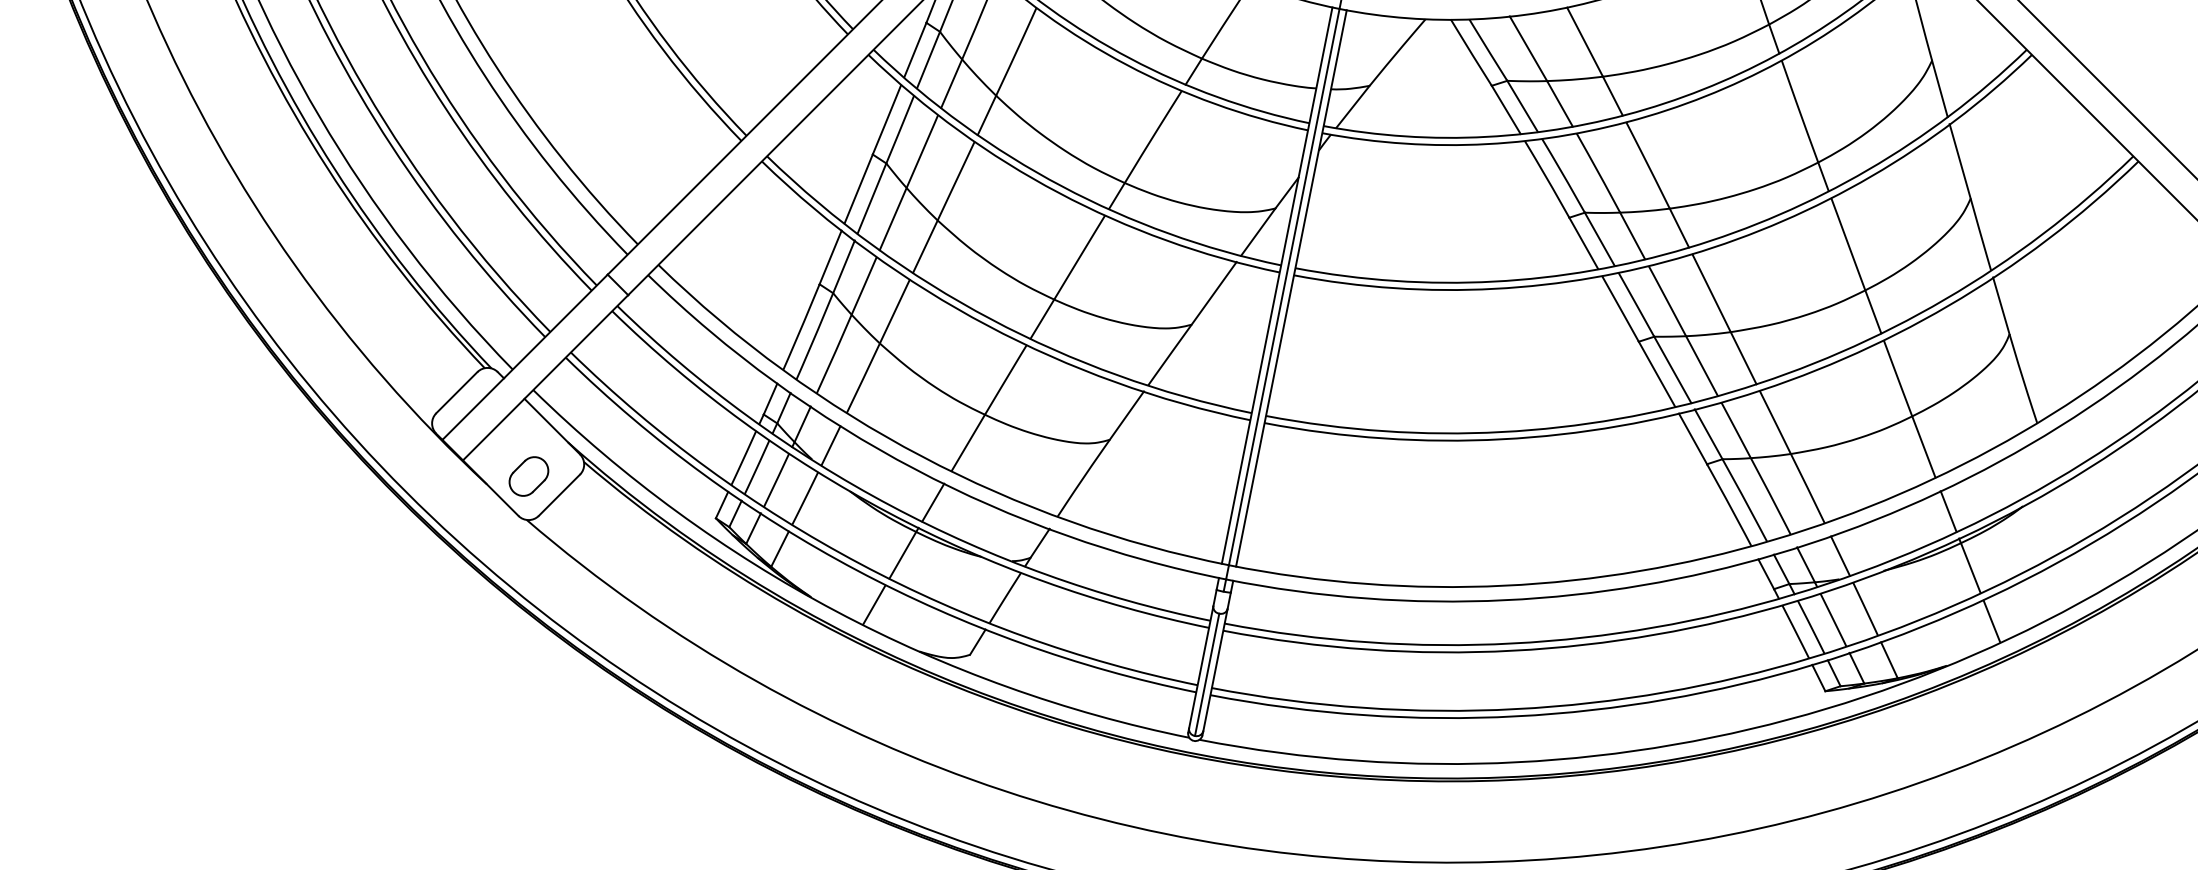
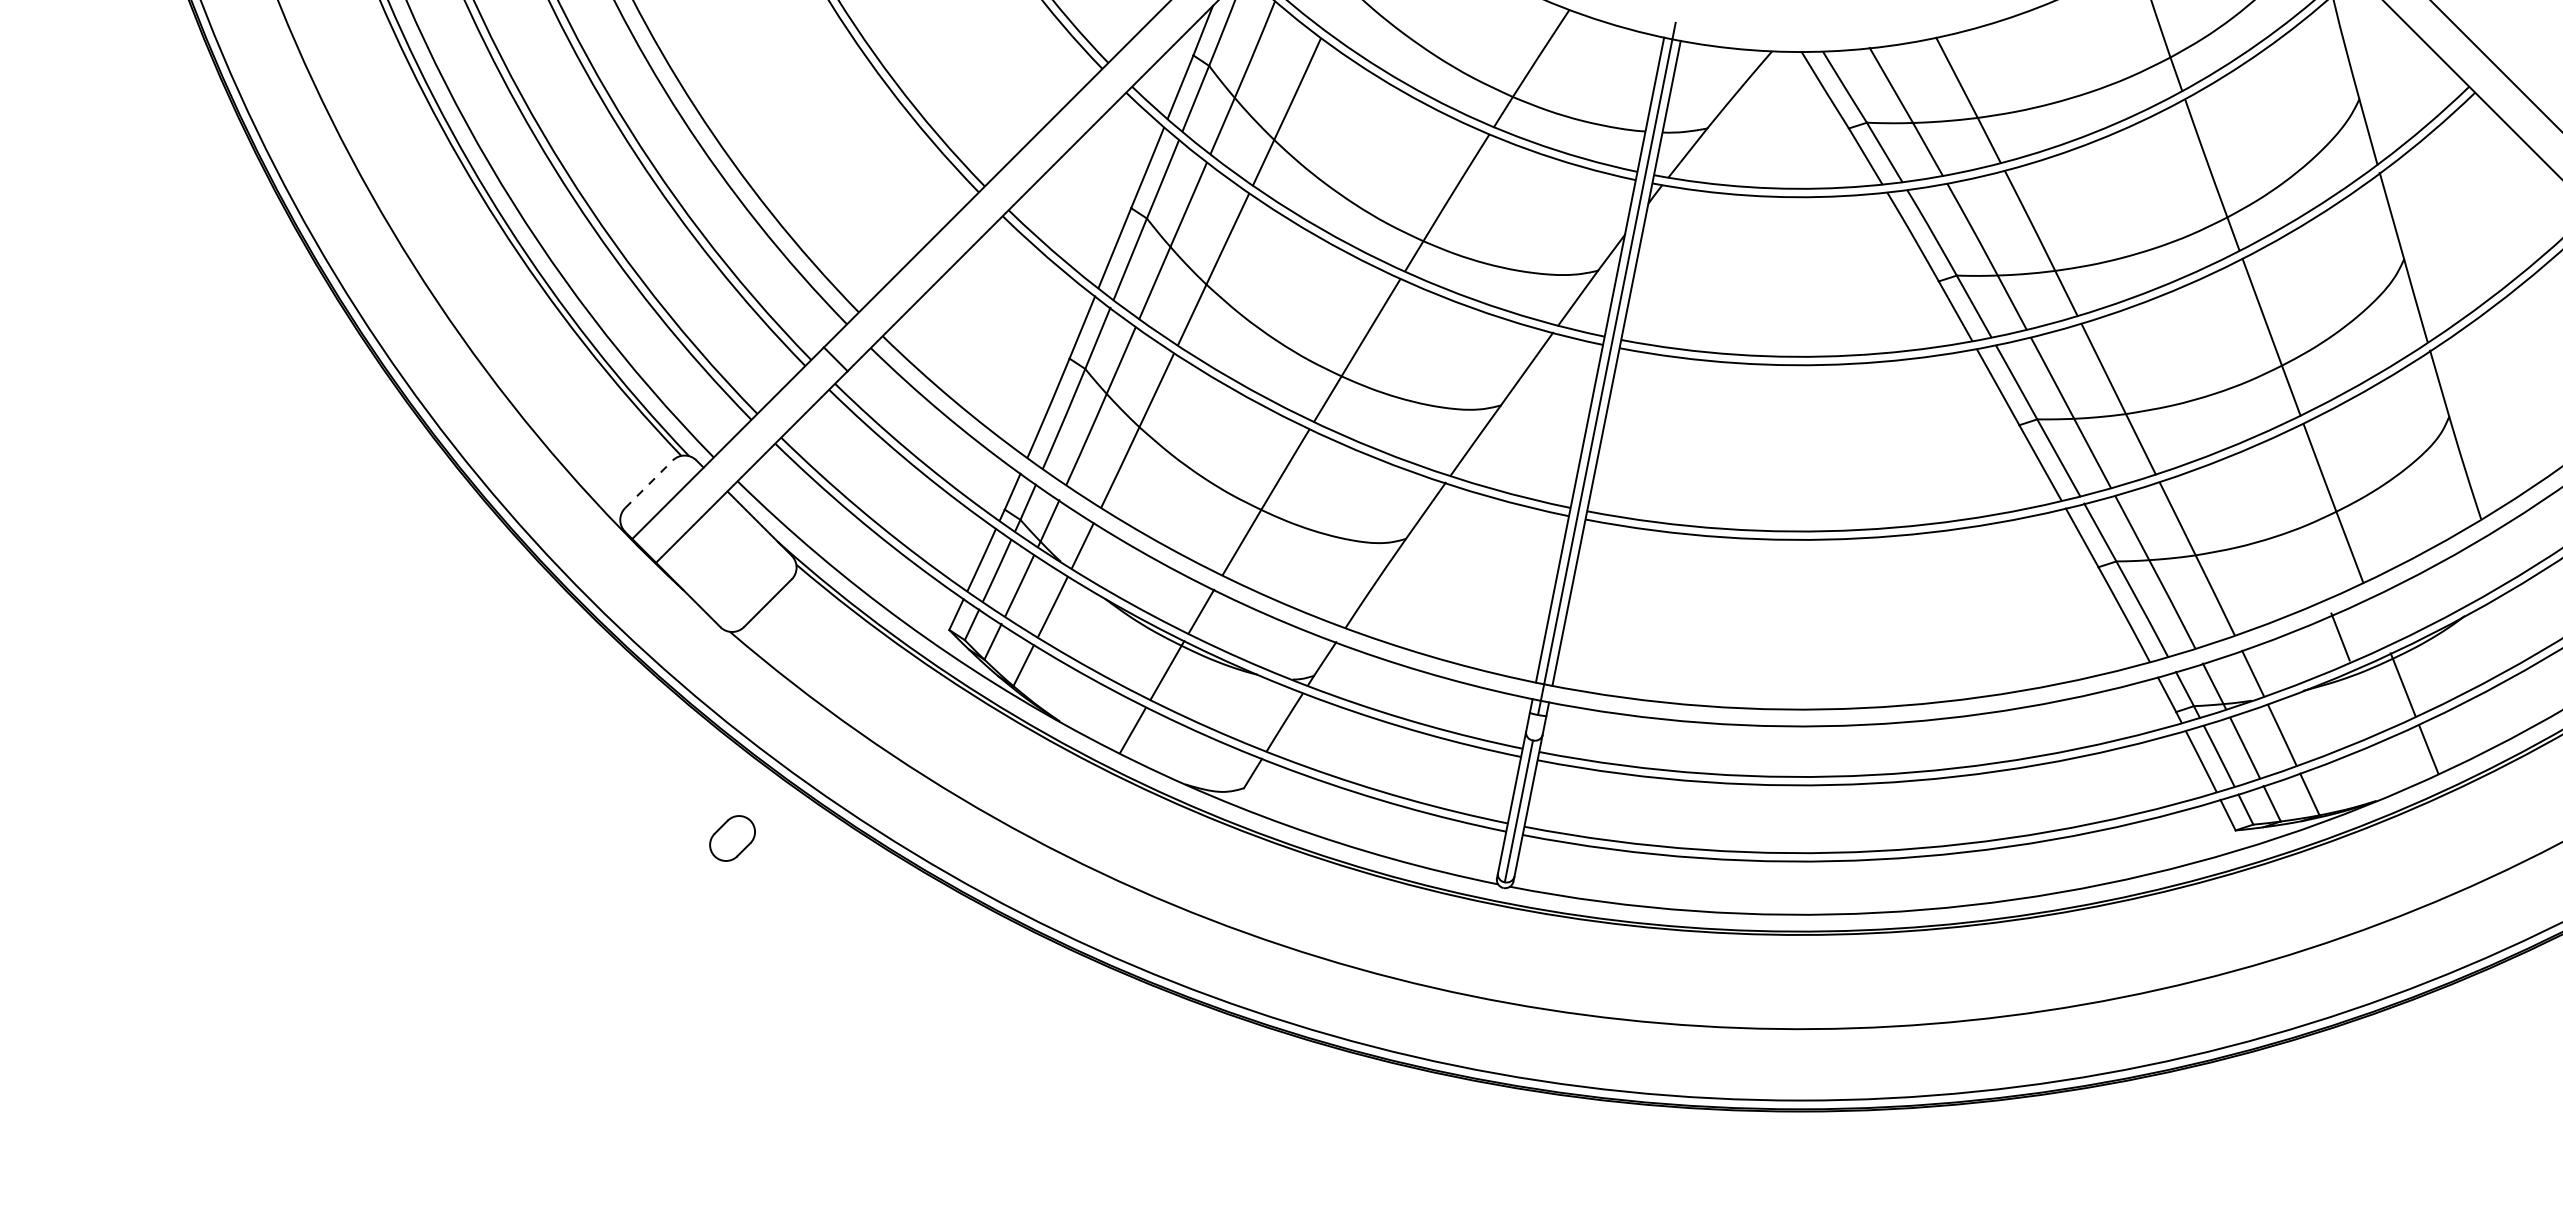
line: (456, 392) -> (648, 484), solid -> dashed
part: (528, 476) -> (732, 838), moved
line: (1948, 511) -> (2340, 636), moved

